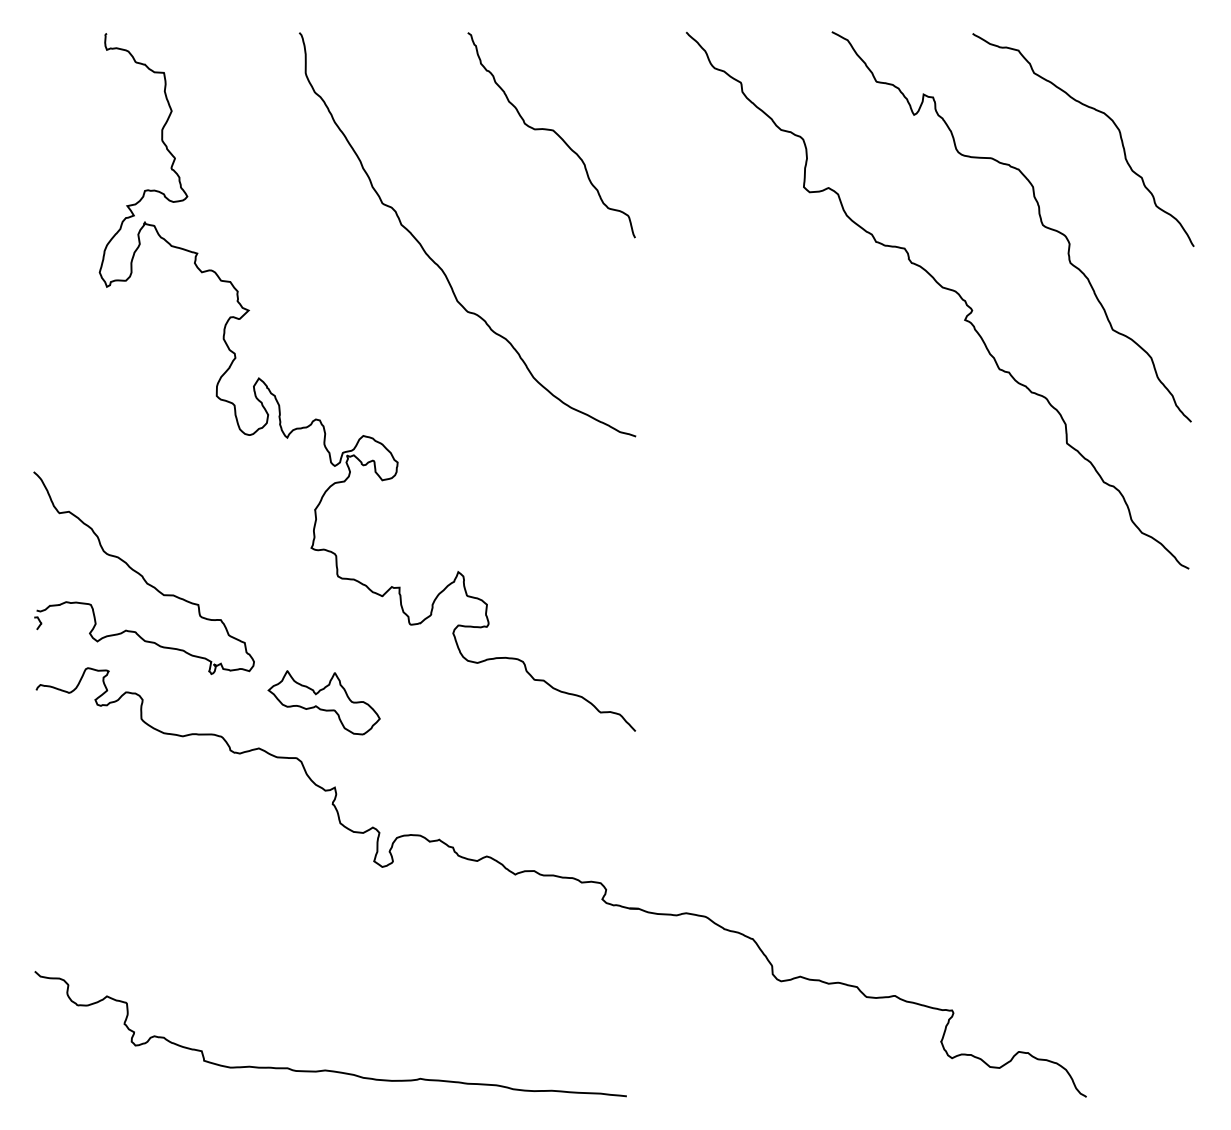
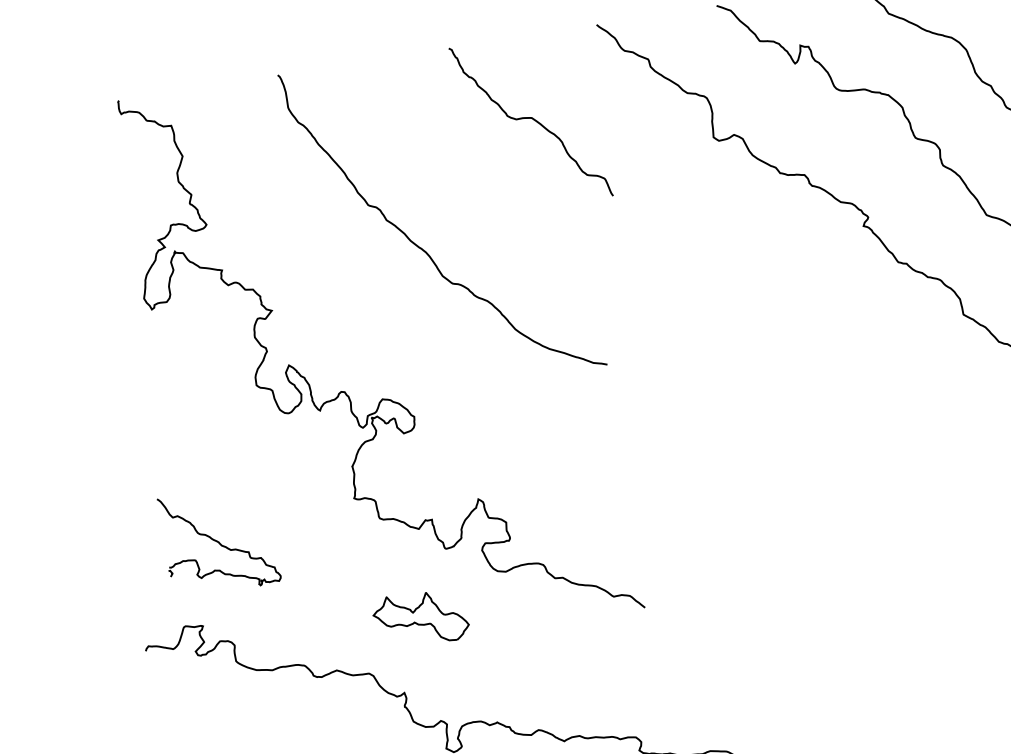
part: (551, 135) -> (530, 122), moved
part: (143, 572) -> (218, 540), size x0.6
part: (323, 702) -> (420, 618), moved

